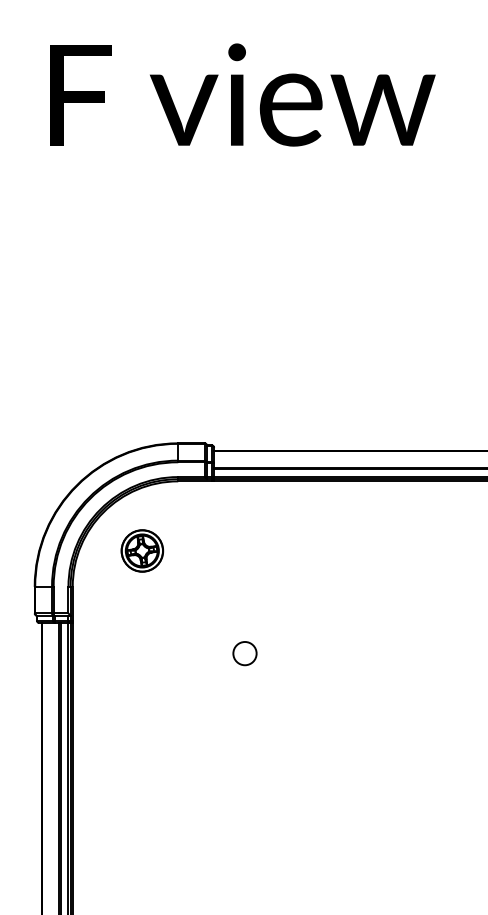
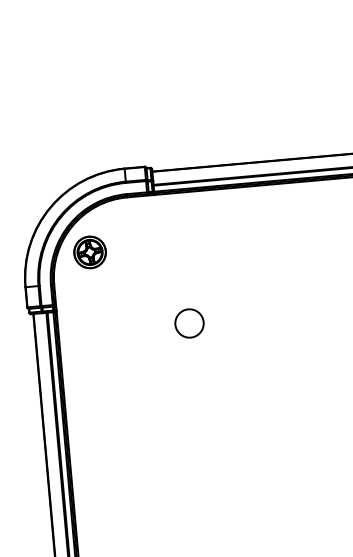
part: (142, 550) -> (90, 252), moved
circle: (244, 653) -> (189, 323), size x1.6

